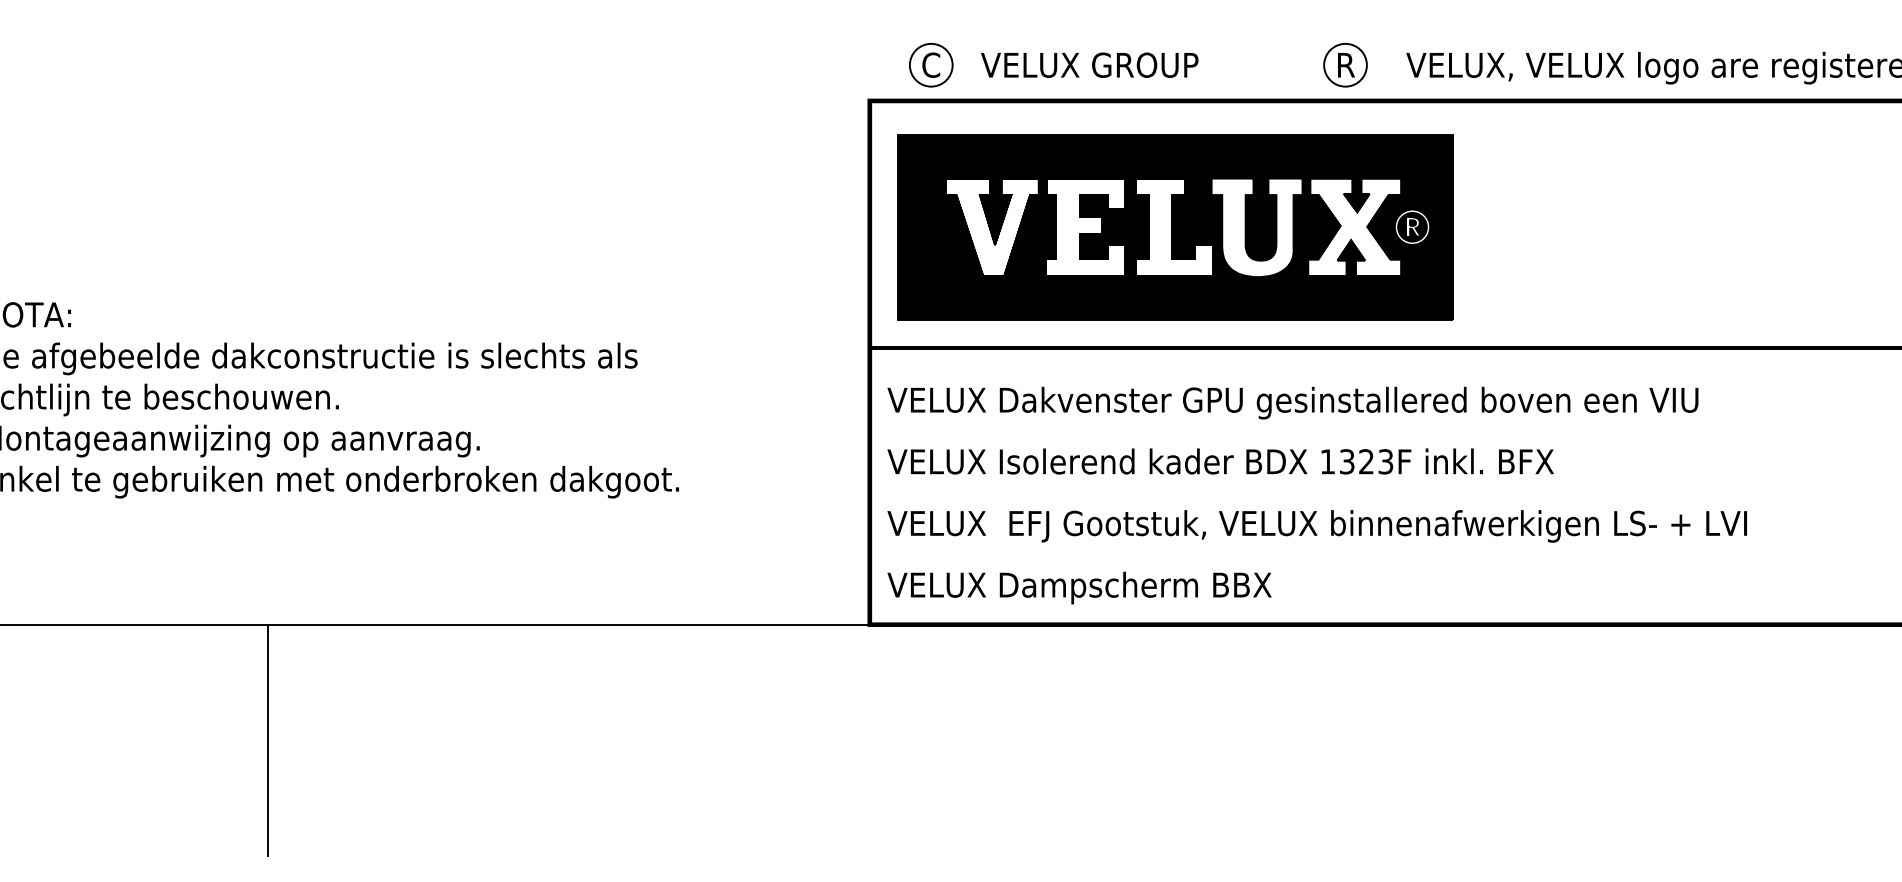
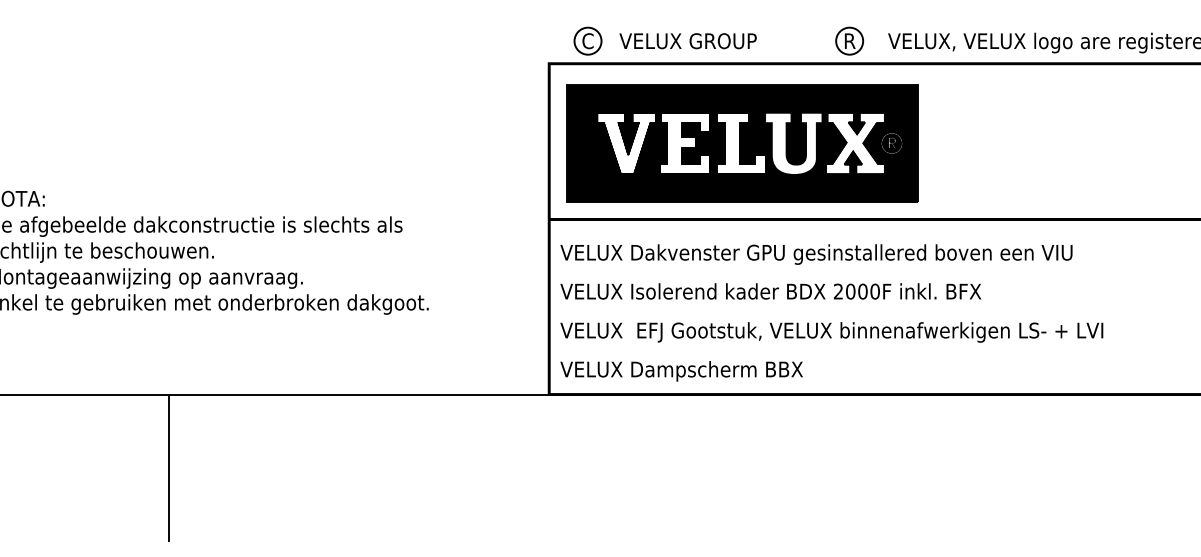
text: (1356, 461) -> (856, 291), 1323F -> 2000F

